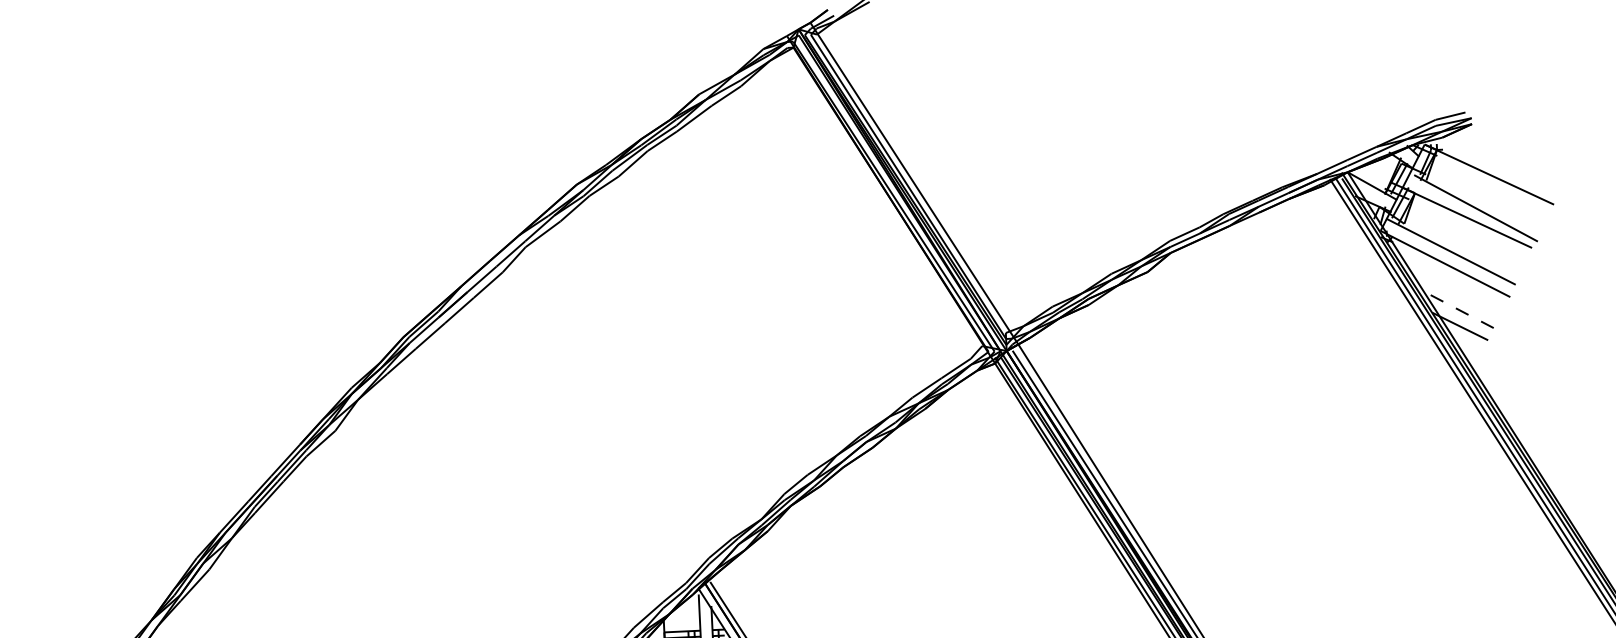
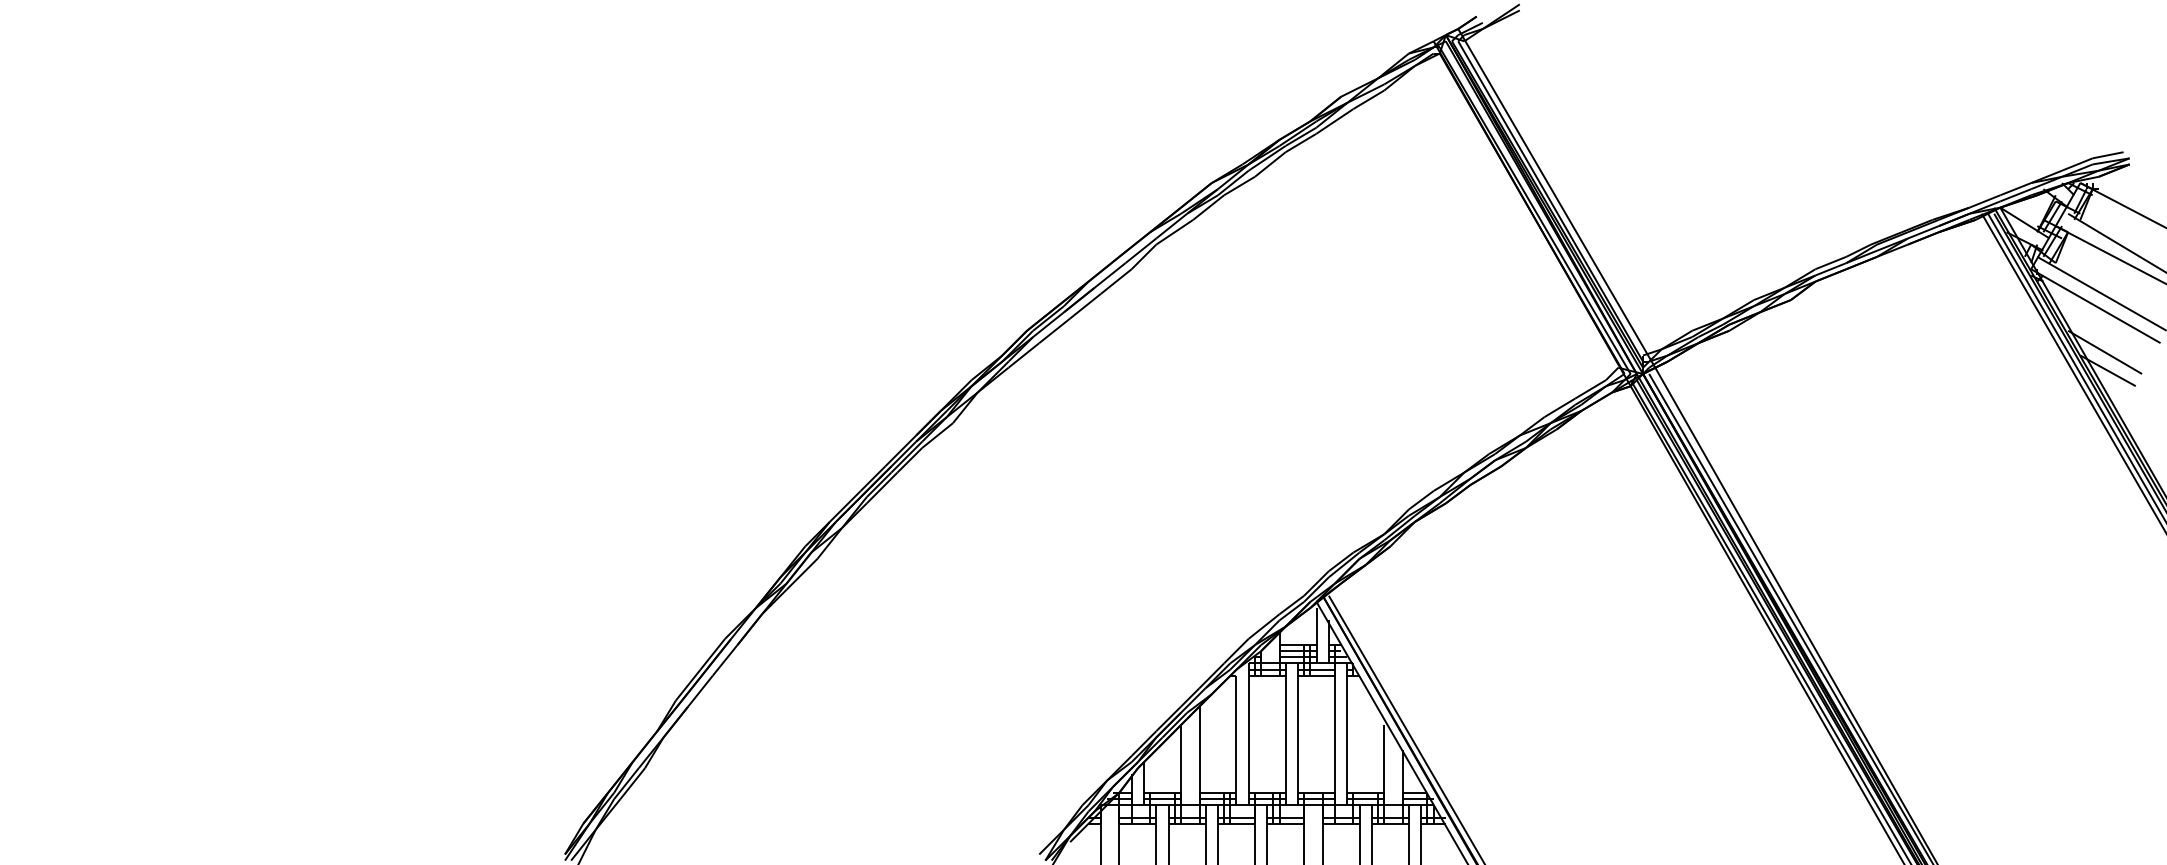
line: (1457, 308) -> (2105, 352), dashed -> solid

